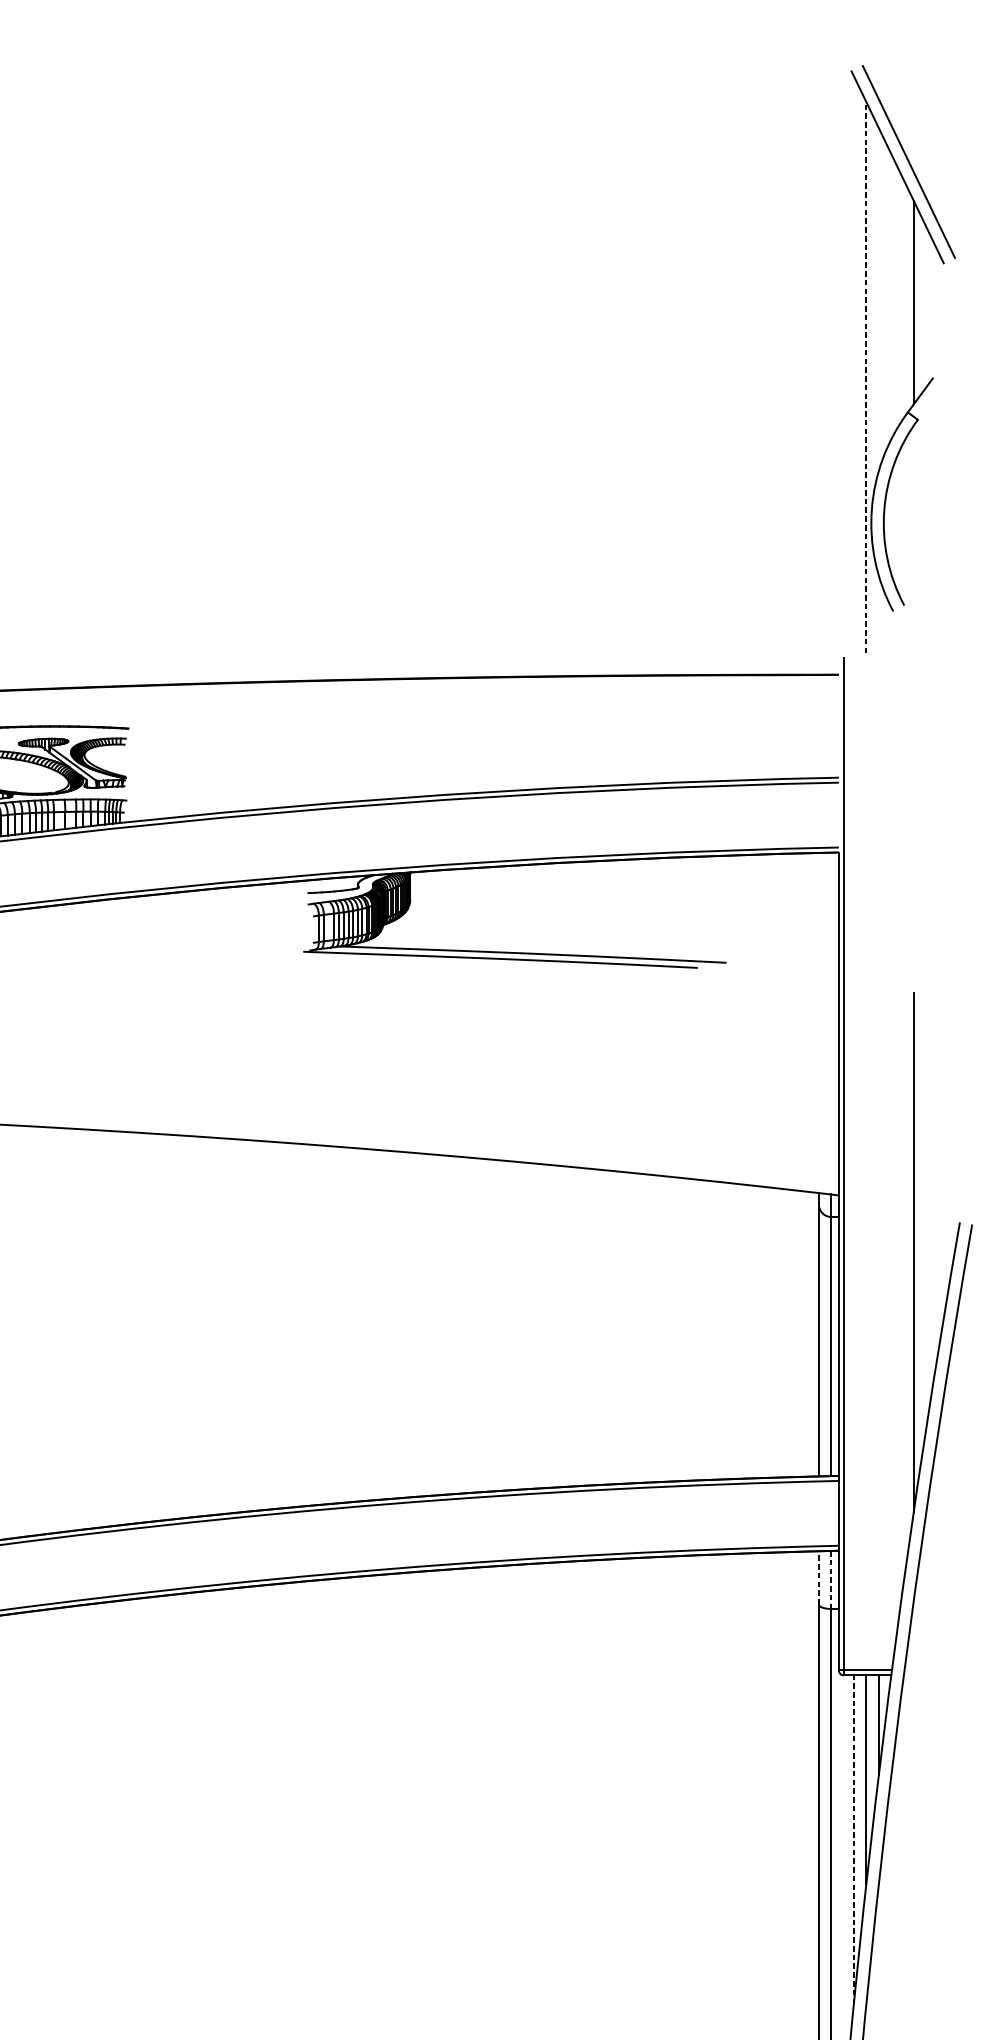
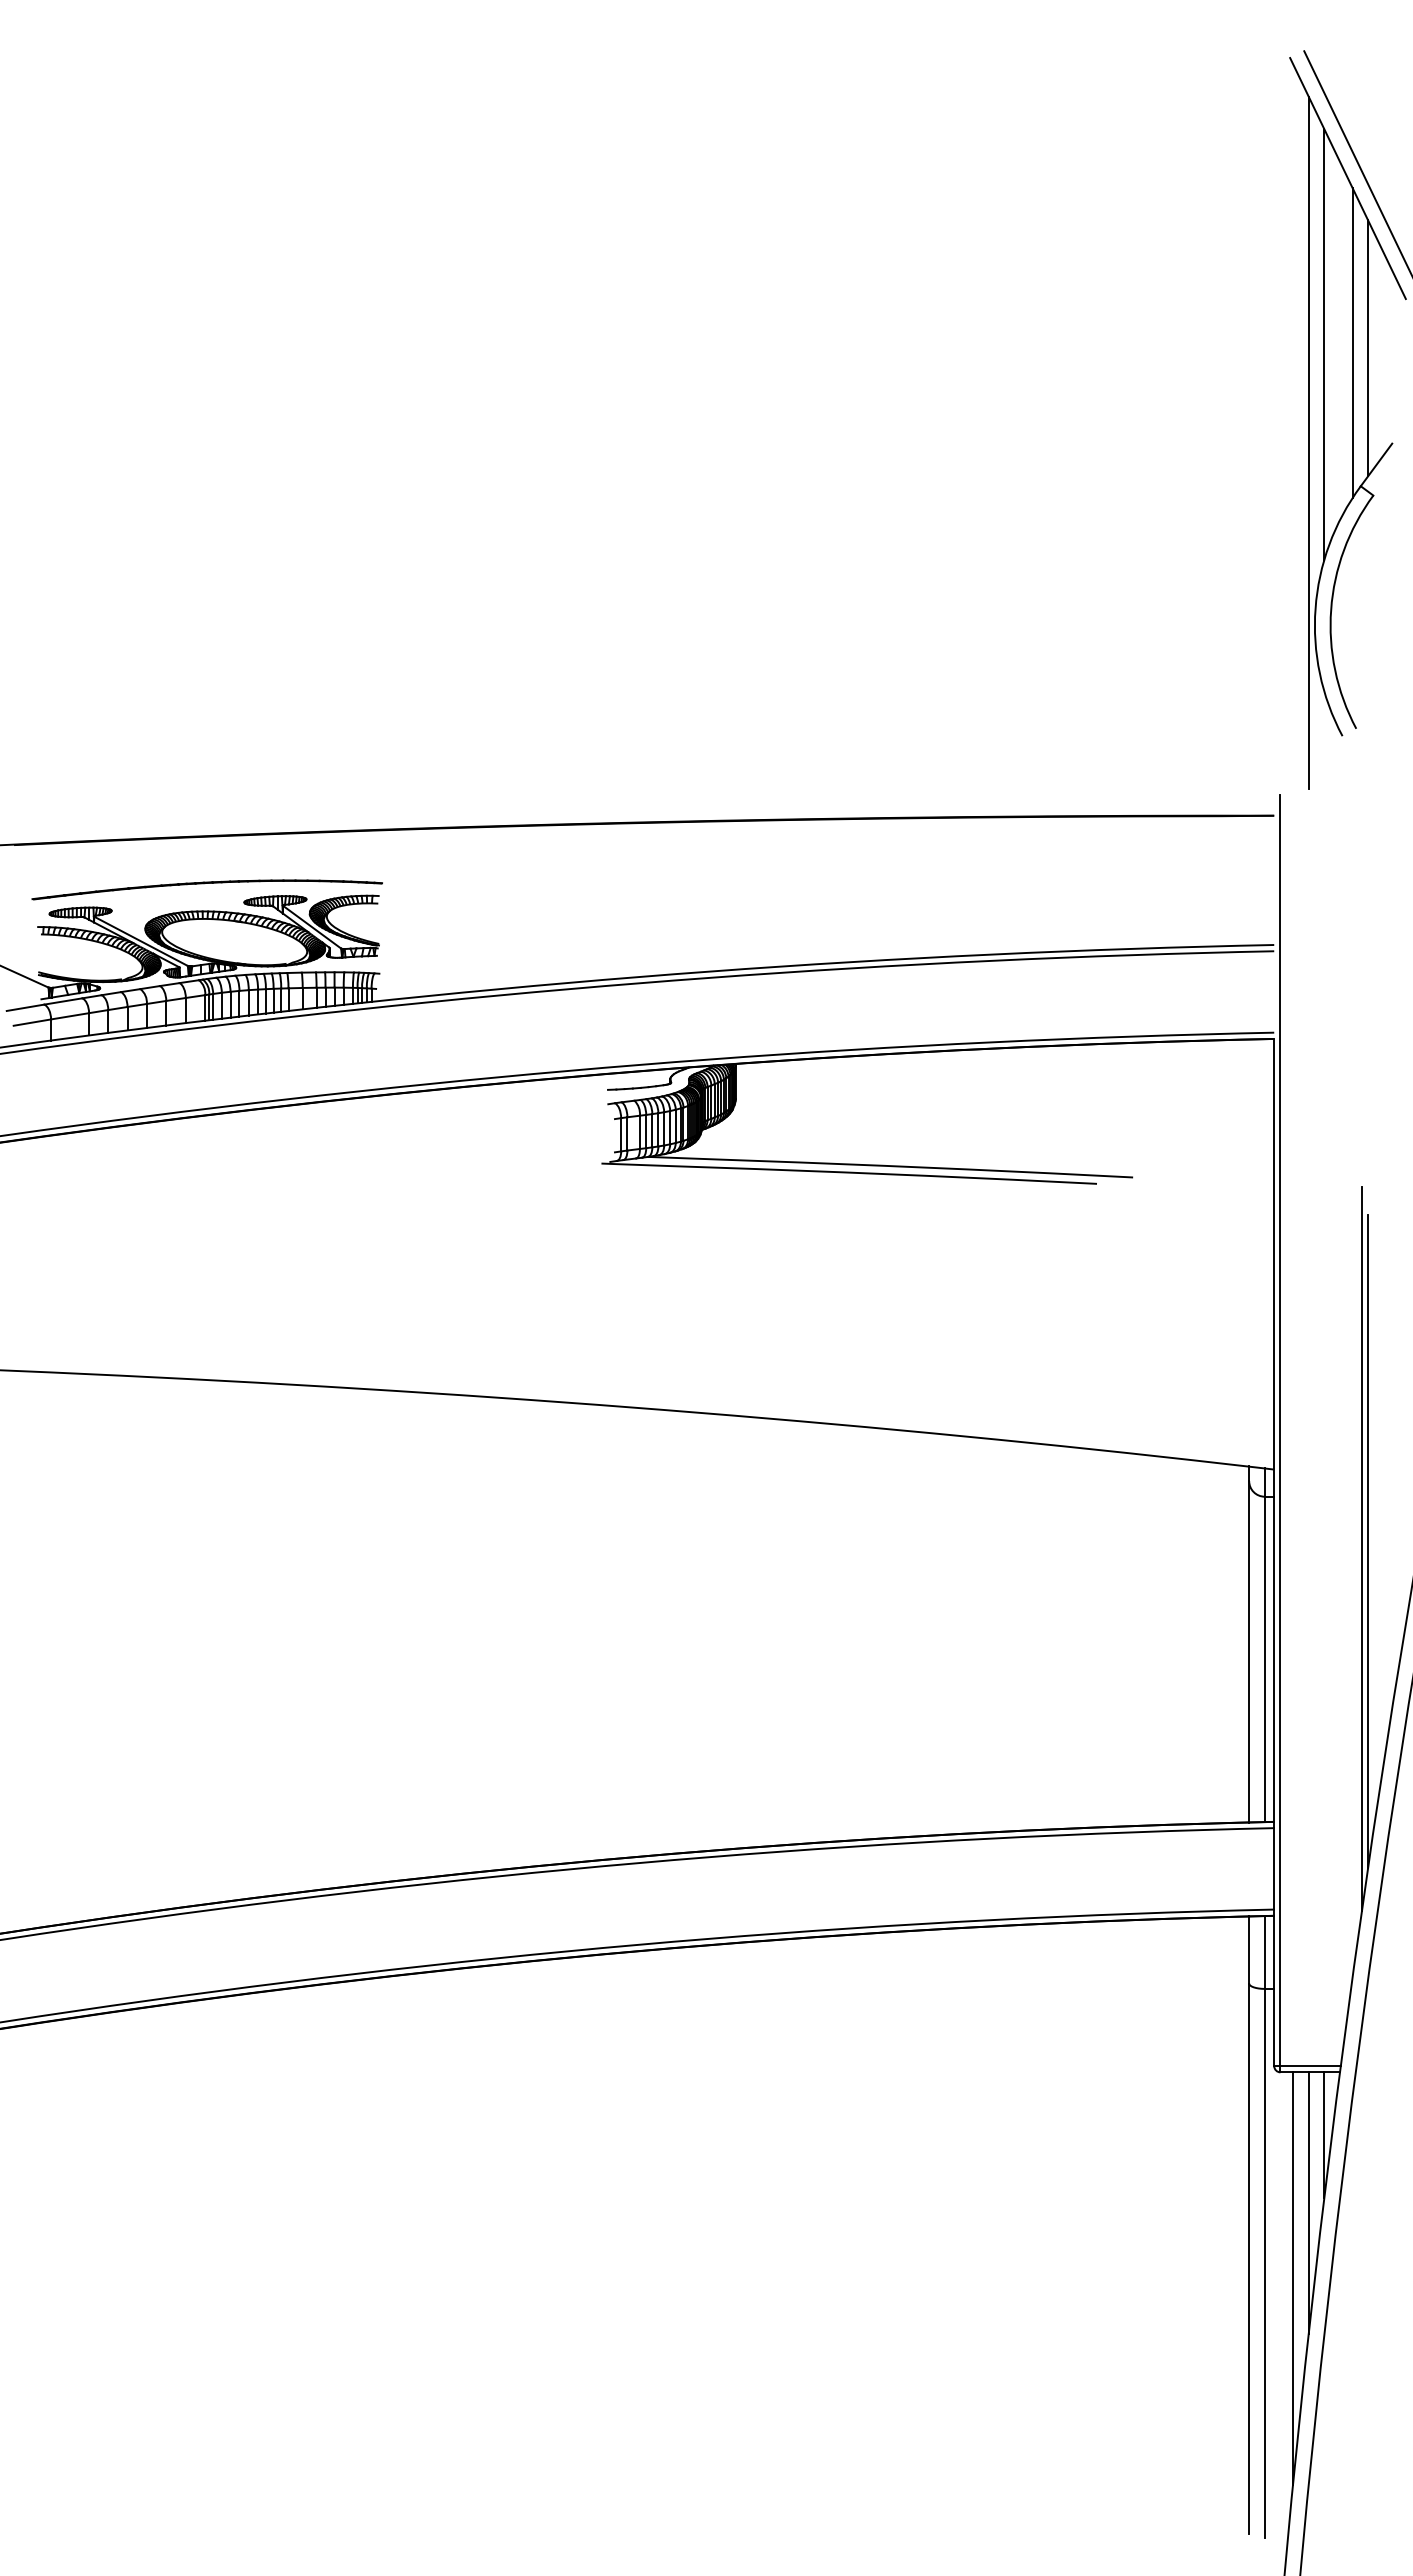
line: (901, 297) -> (1352, 342), added
line: (878, 299) -> (1324, 344), added
line: (866, 377) -> (1308, 442), dashed -> solid
line: (908, 1259) -> (1361, 1549), added
line: (819, 1578) -> (1249, 1950), dashed -> solid
line: (831, 1580) -> (1264, 1953), dashed -> solid
line: (854, 1839) -> (1293, 2278), dashed -> solid

